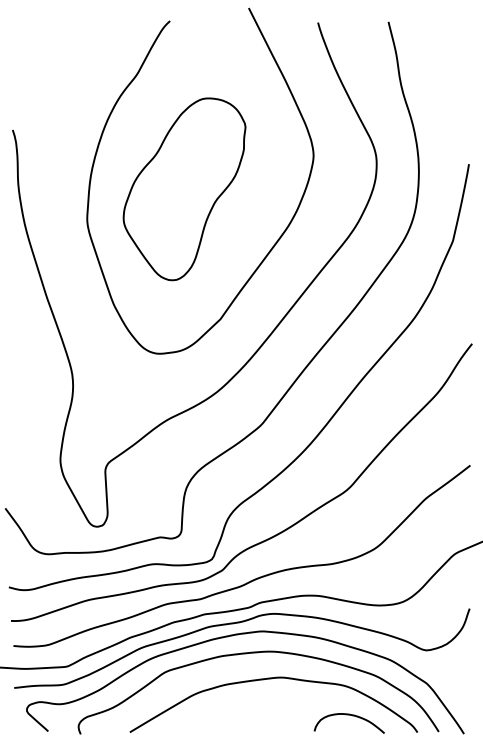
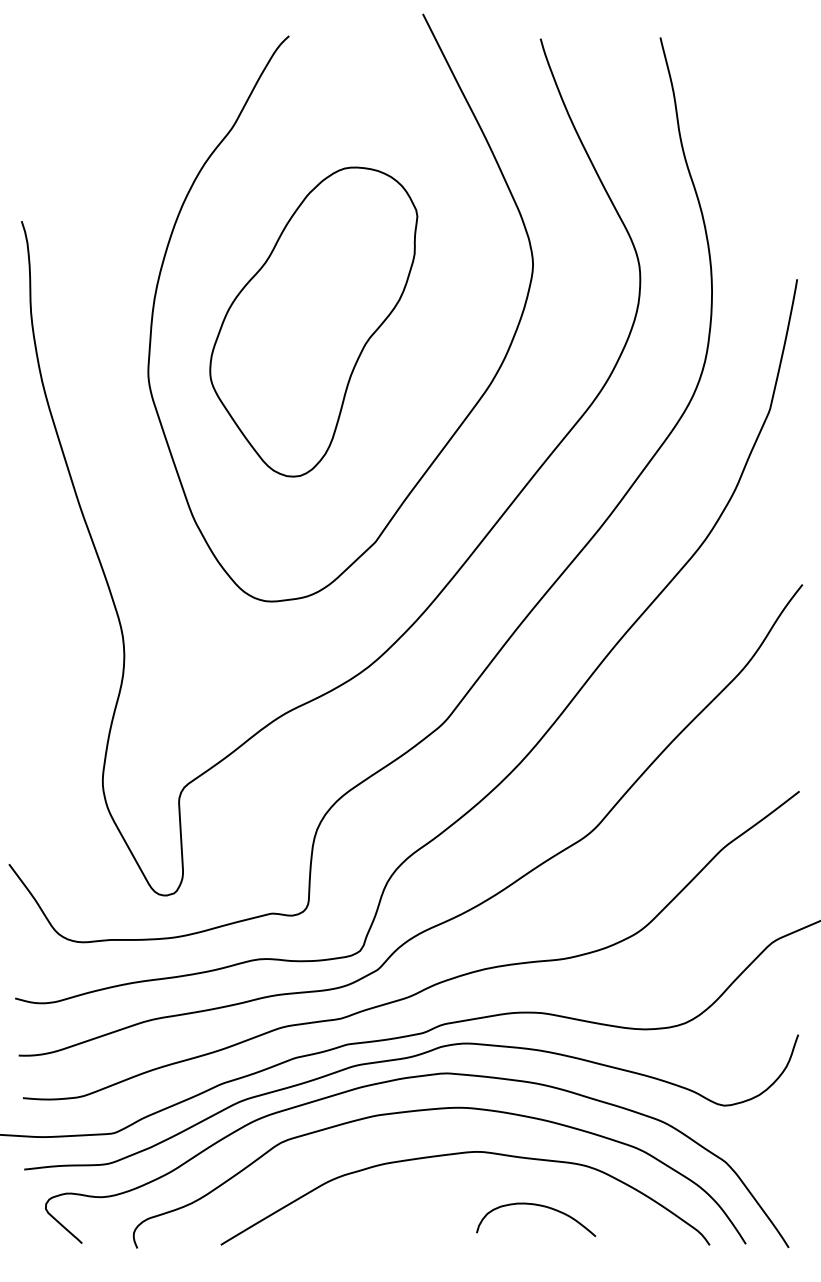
curve: (348, 715) -> (534, 1206), moved

